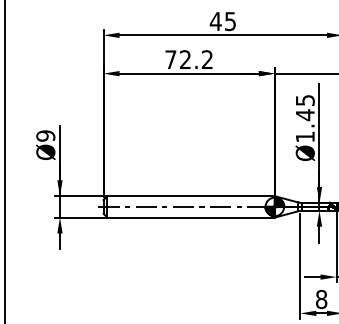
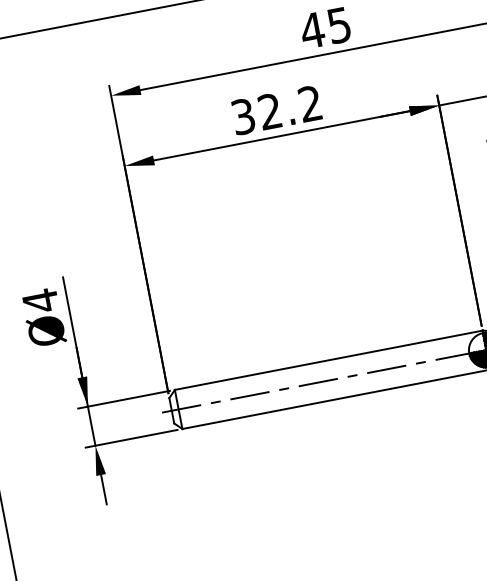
text: (170, 59) -> (242, 116), 72.2 -> 32.2
text: (45, 136) -> (40, 302), Ø9 -> Ø4

